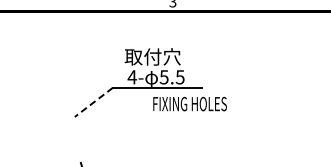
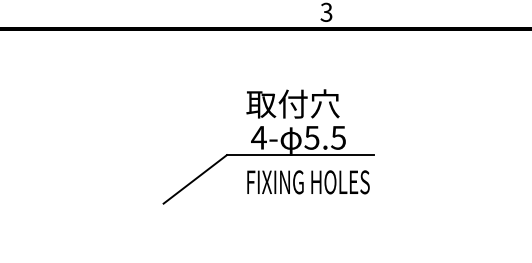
line: (93, 102) -> (194, 179), dashed -> solid
text: (189, 103) -> (307, 181), moved

